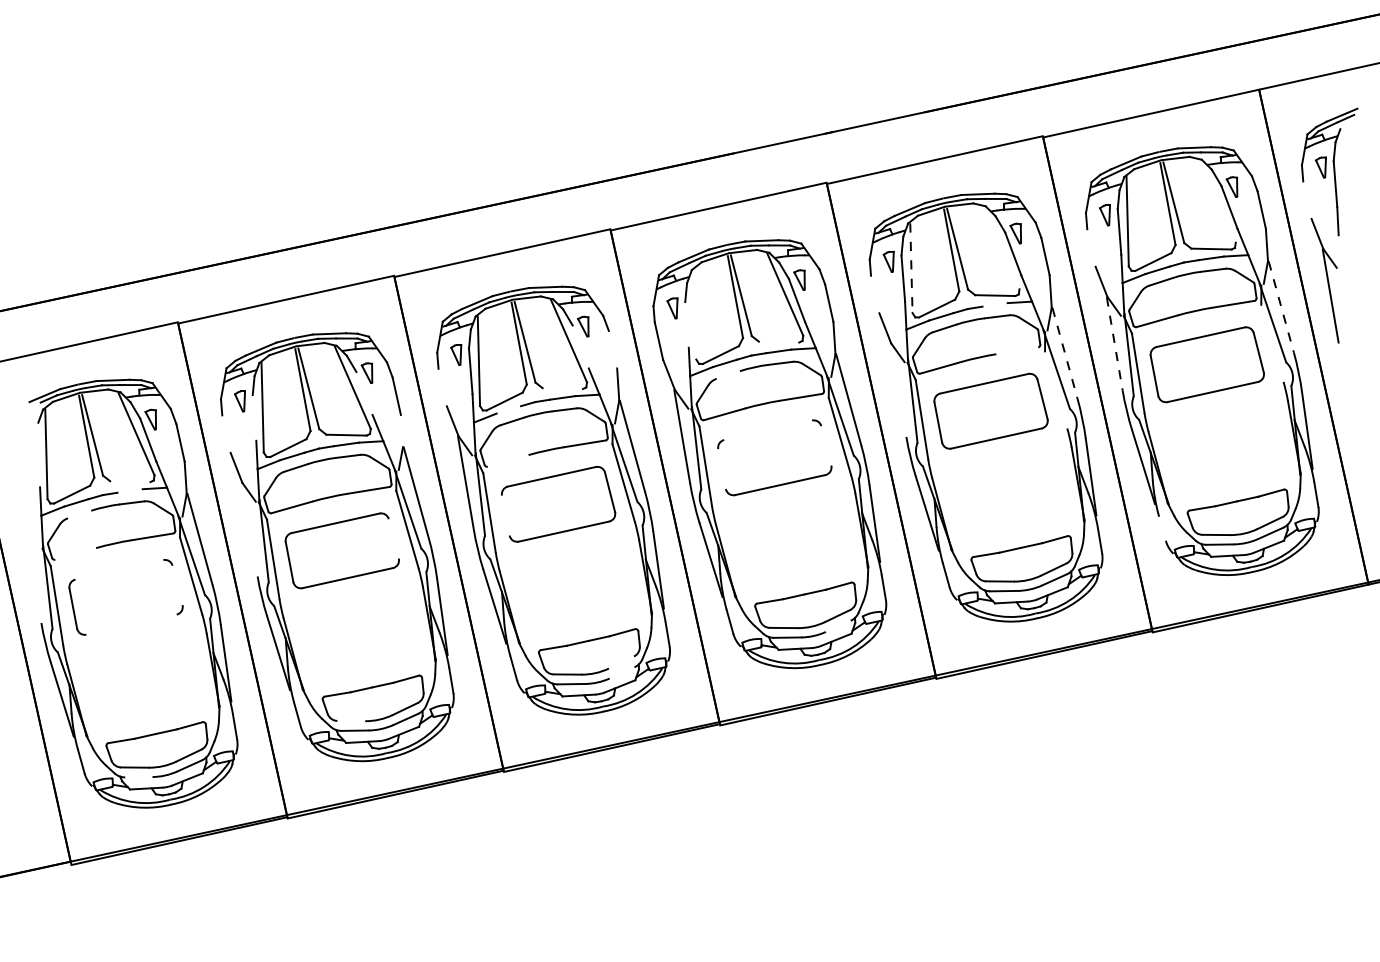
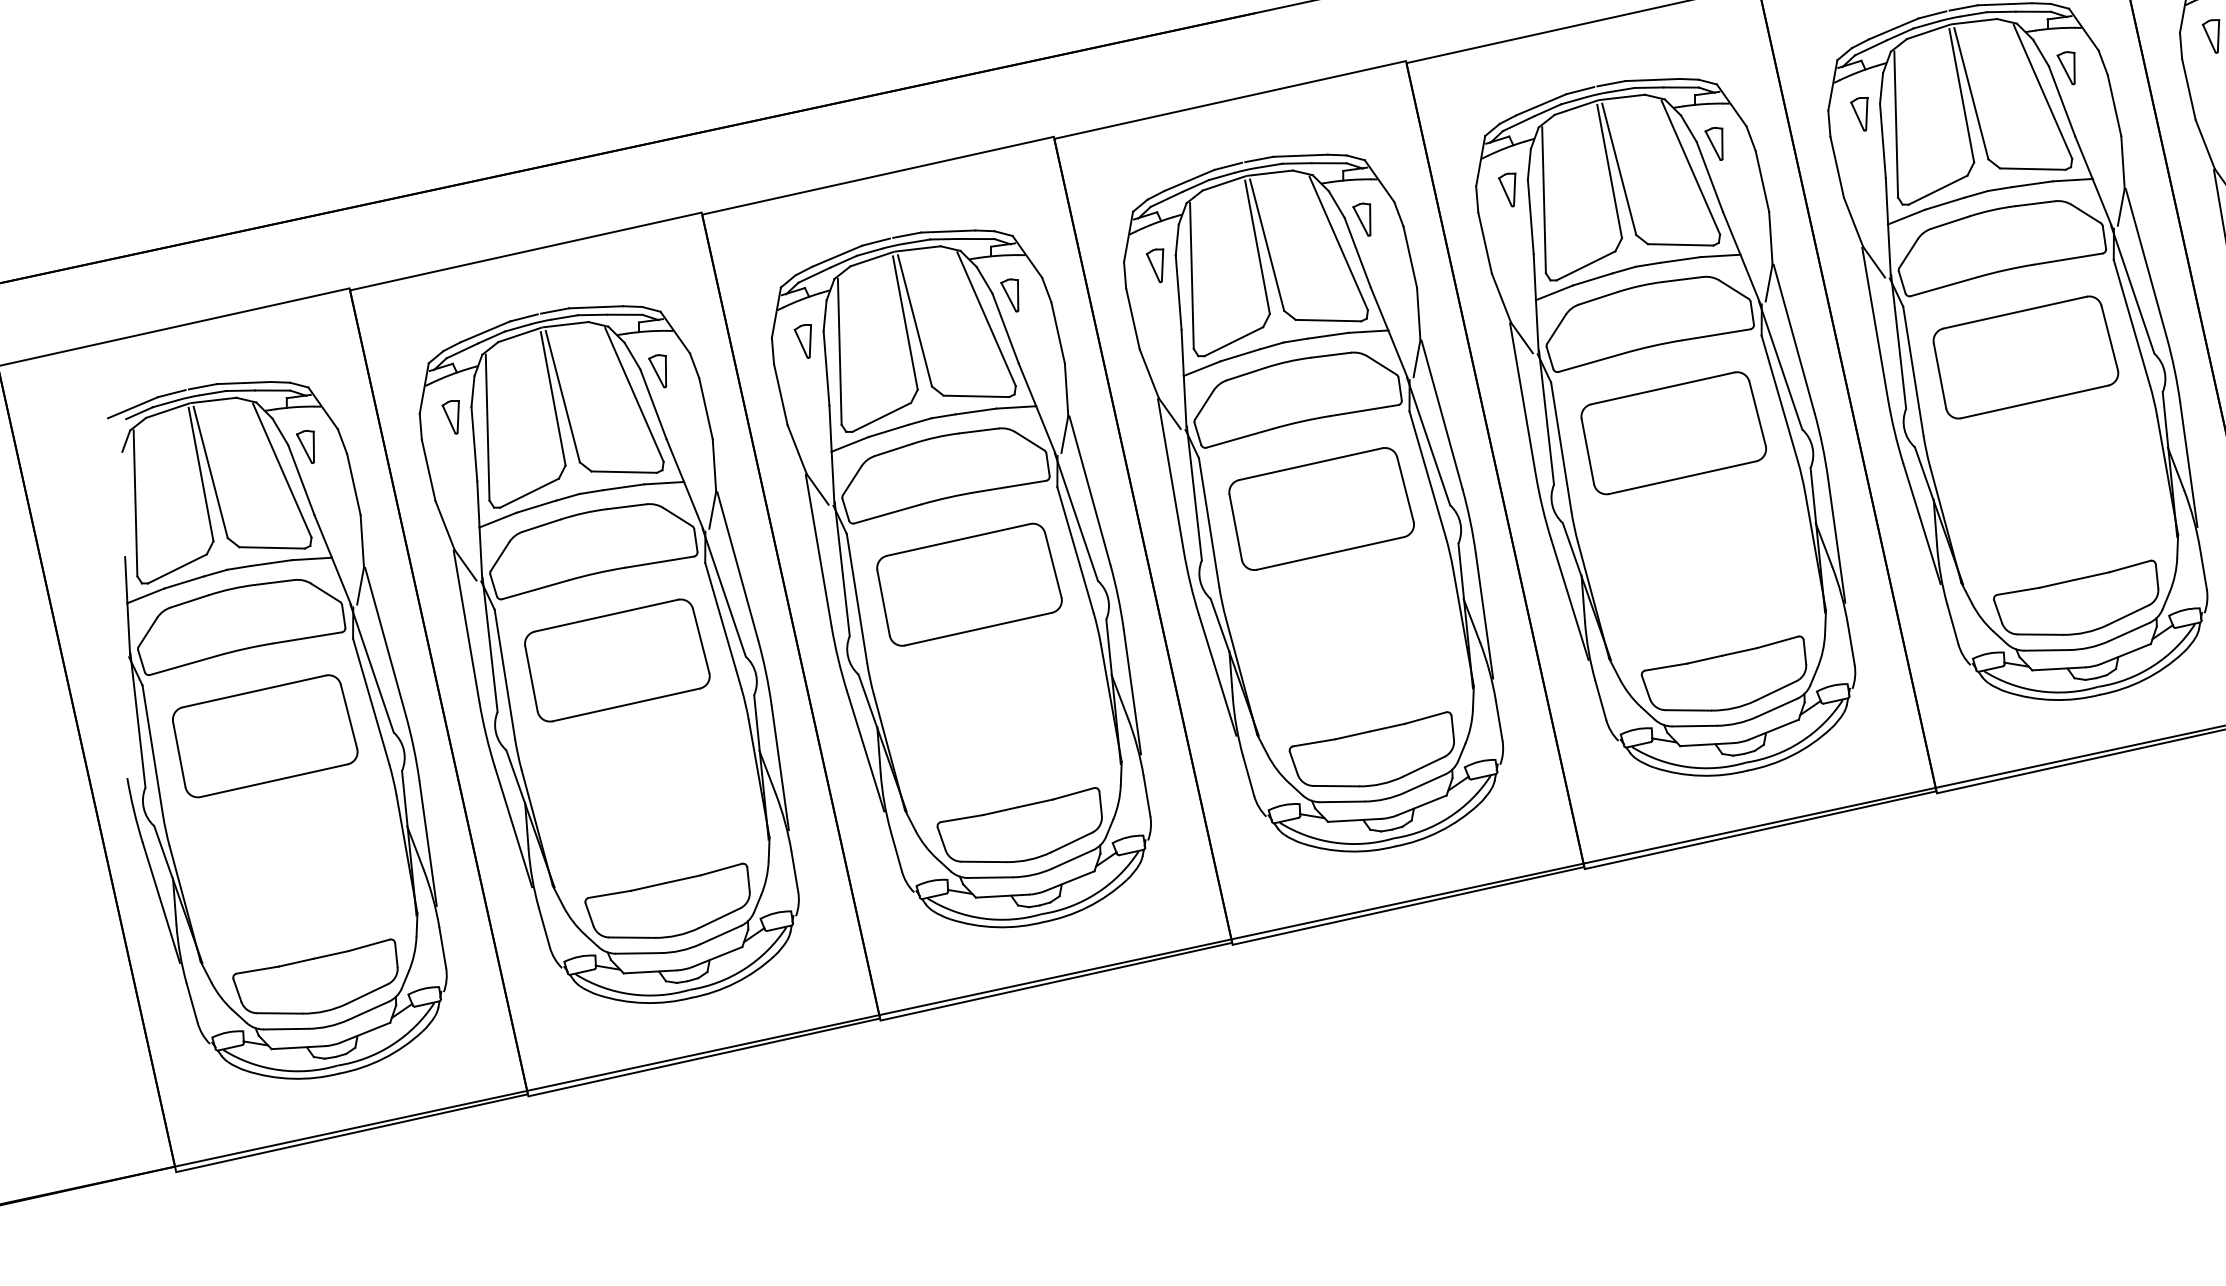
line: (1307, 199) -> (2189, 88), added
line: (1217, 201) -> (2042, 91), added
line: (1091, 247) -> (1837, 166), added
line: (1001, 248) -> (1690, 168), added
line: (911, 268) -> (1544, 200), dashed -> solid
line: (875, 294) -> (1485, 243), added
line: (994, 304) -> (1679, 259), added
line: (1281, 307) -> (2146, 264), dashed -> solid
line: (695, 314) -> (1192, 275), added
line: (686, 324) -> (1177, 291), added
line: (778, 341) -> (1327, 319), added
line: (1272, 342) -> (2132, 321), added
line: (1114, 344) -> (1874, 324), dashed -> solid
line: (580, 346) -> (1005, 327), added
line: (612, 349) -> (1057, 332), added
line: (1017, 350) -> (1716, 334), added
line: (1065, 353) -> (1794, 339), dashed -> solid
line: (727, 374) -> (1244, 373), added
line: (442, 387) -> (780, 394), added
line: (562, 388) -> (975, 396), added
line: (1056, 389) -> (1780, 397), added
line: (898, 390) -> (1523, 399), added
line: (364, 393) -> (653, 404), added
line: (508, 409) -> (887, 430), added
line: (254, 417) -> (474, 443), added
line: (401, 430) -> (713, 464), added
line: (768, 430) -> (1311, 464), added
line: (226, 433) -> (428, 469), added
line: (826, 445) -> (1405, 488), added
line: (507, 460) -> (886, 513), added
line: (721, 468) -> (1234, 526), added
line: (130, 481) -> (272, 547), added
line: (129, 490) -> (270, 562), added
line: (79, 514) -> (189, 601), added
line: (505, 515) -> (883, 602), added
line: (1162, 528) -> (1952, 624), added
line: (249, 529) -> (466, 625), added
line: (393, 538) -> (700, 640), added
line: (75, 553) -> (182, 664), added
line: (119, 569) -> (254, 690), added
line: (177, 585) -> (348, 716), added
line: (131, 624) -> (274, 780), added
line: (837, 625) -> (1423, 782), added
line: (621, 662) -> (1071, 842), added
line: (621, 672) -> (1071, 858), added
line: (351, 720) -> (632, 936), added
line: (138, 777) -> (285, 1029), added

